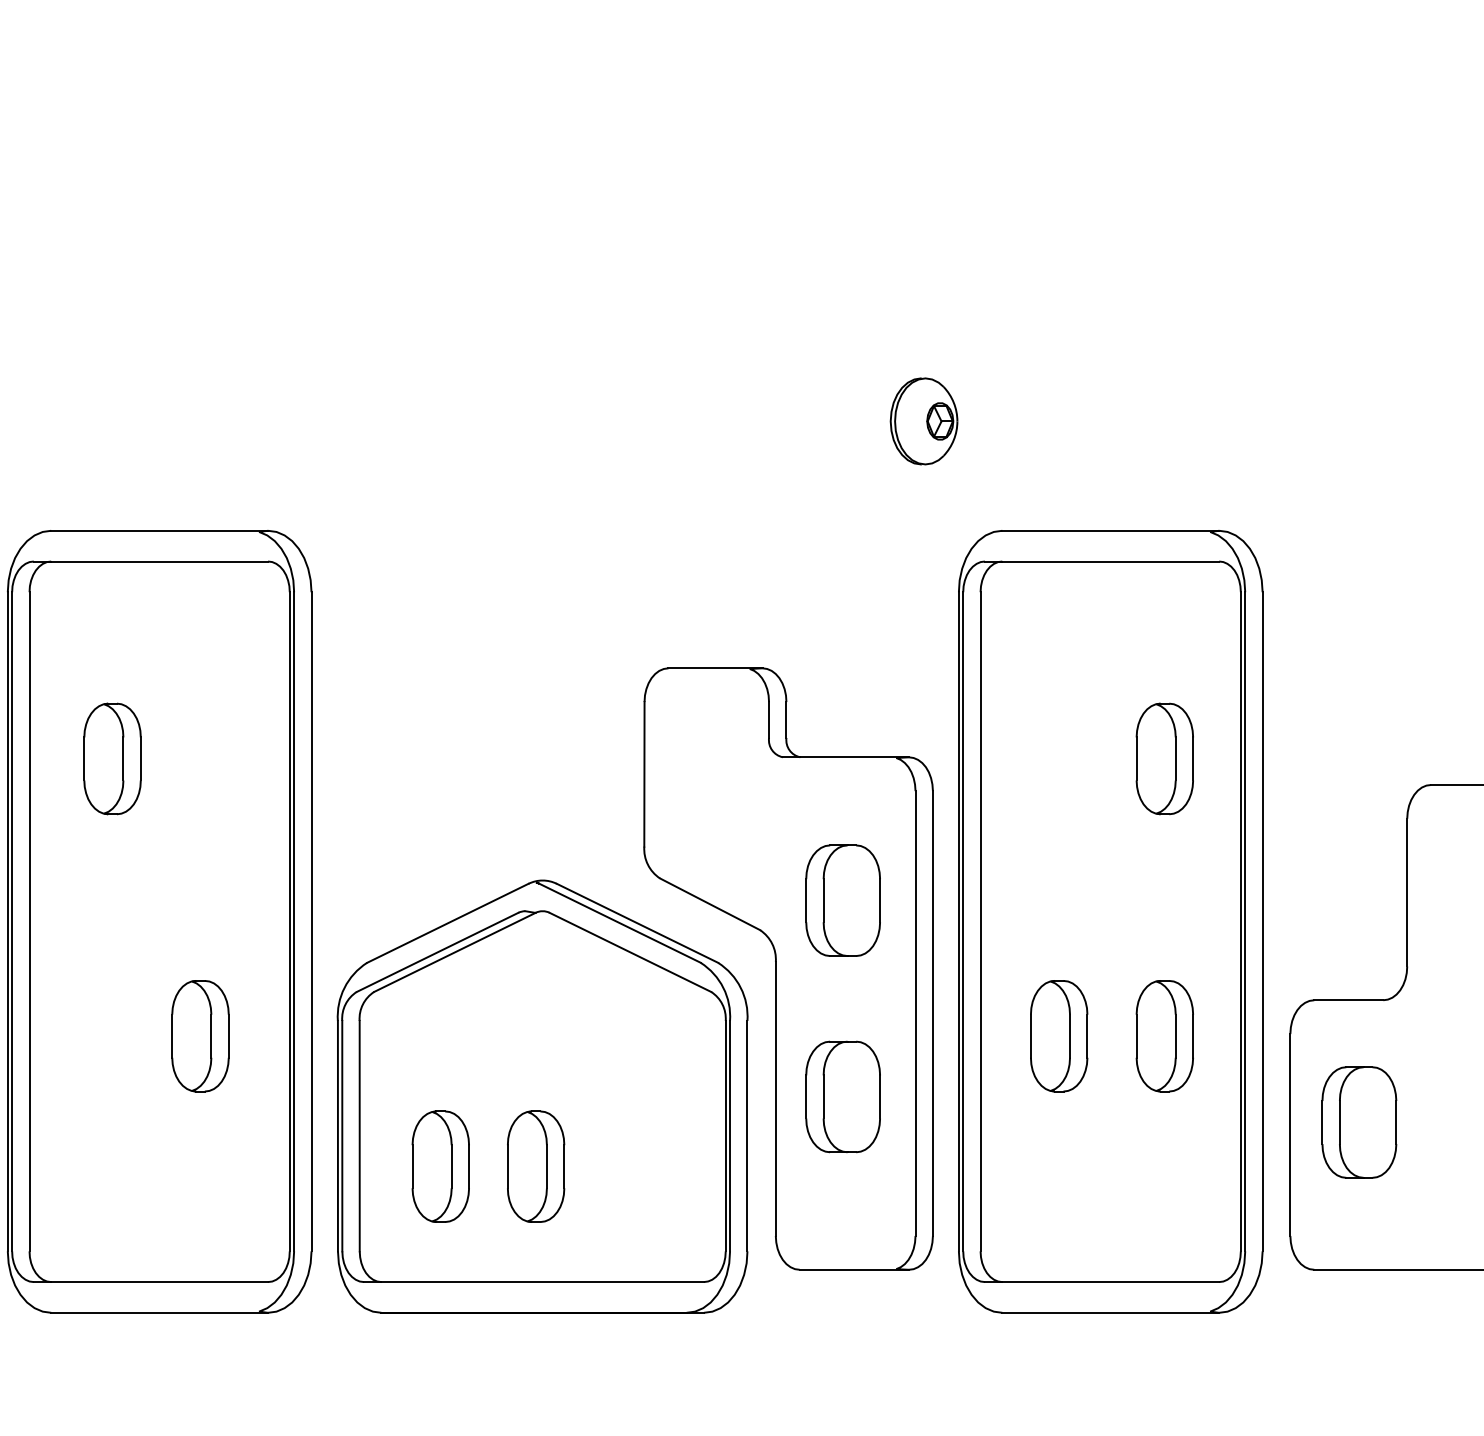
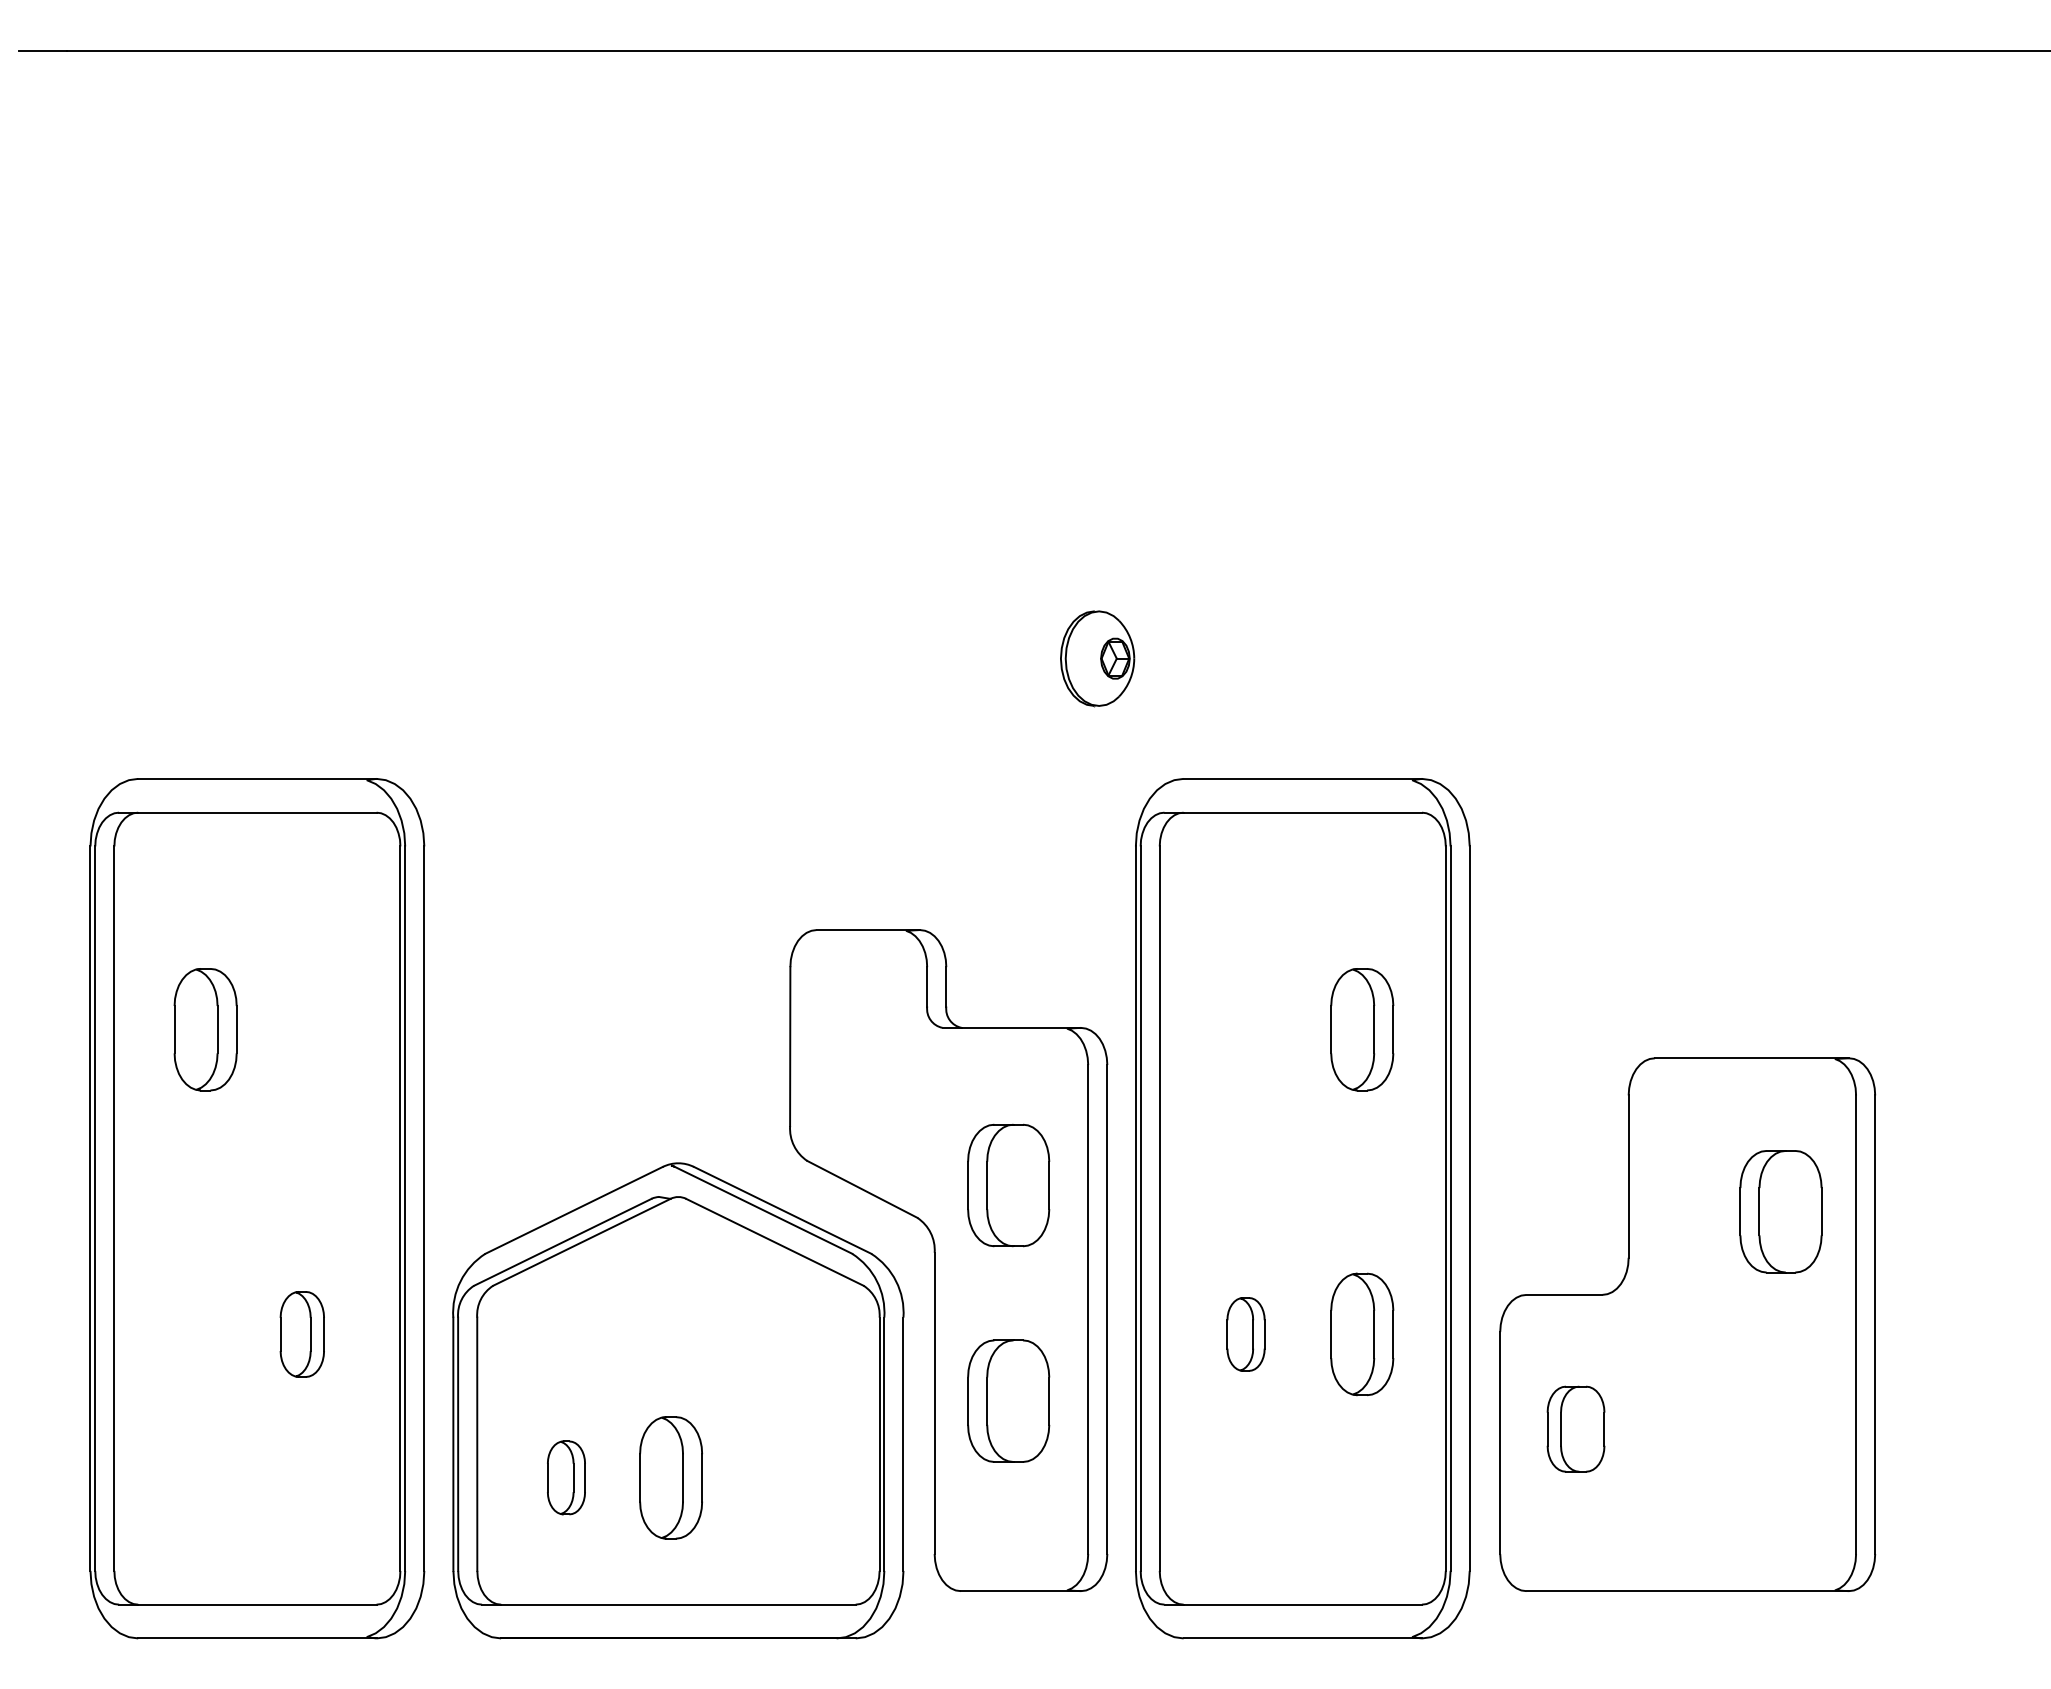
part: (200, 1036) -> (302, 1334), size x0.7
part: (1058, 1036) -> (1245, 1334), size x0.6
part: (1358, 1121) -> (1575, 1428), size x0.7
part: (440, 1166) -> (566, 1477), size x0.6

